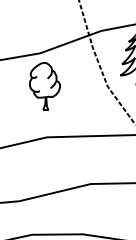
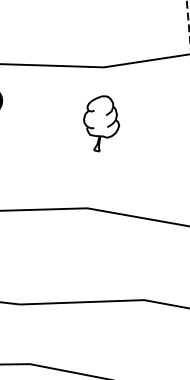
part: (45, 86) -> (101, 123), size x0.7

